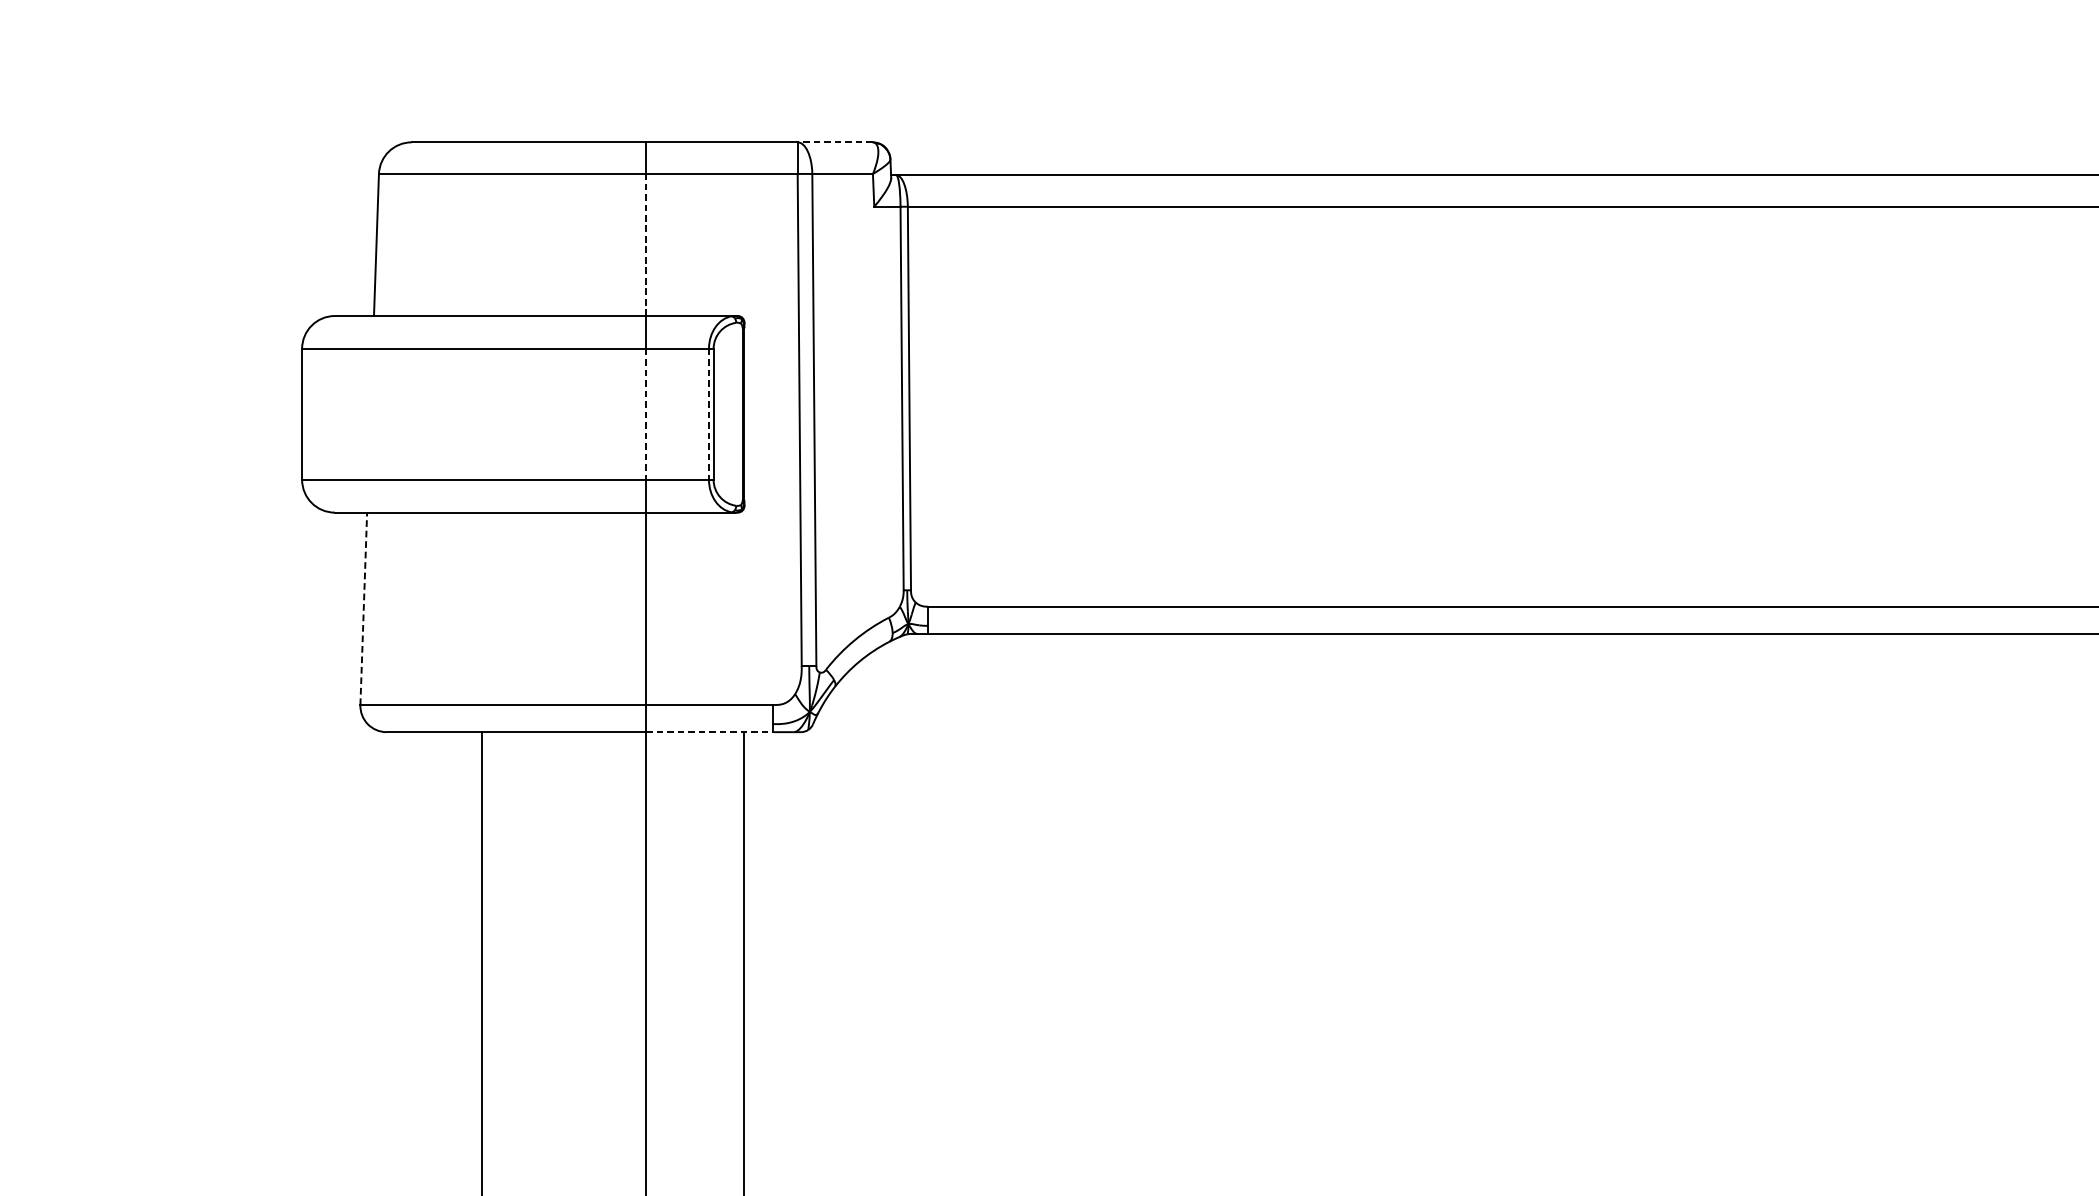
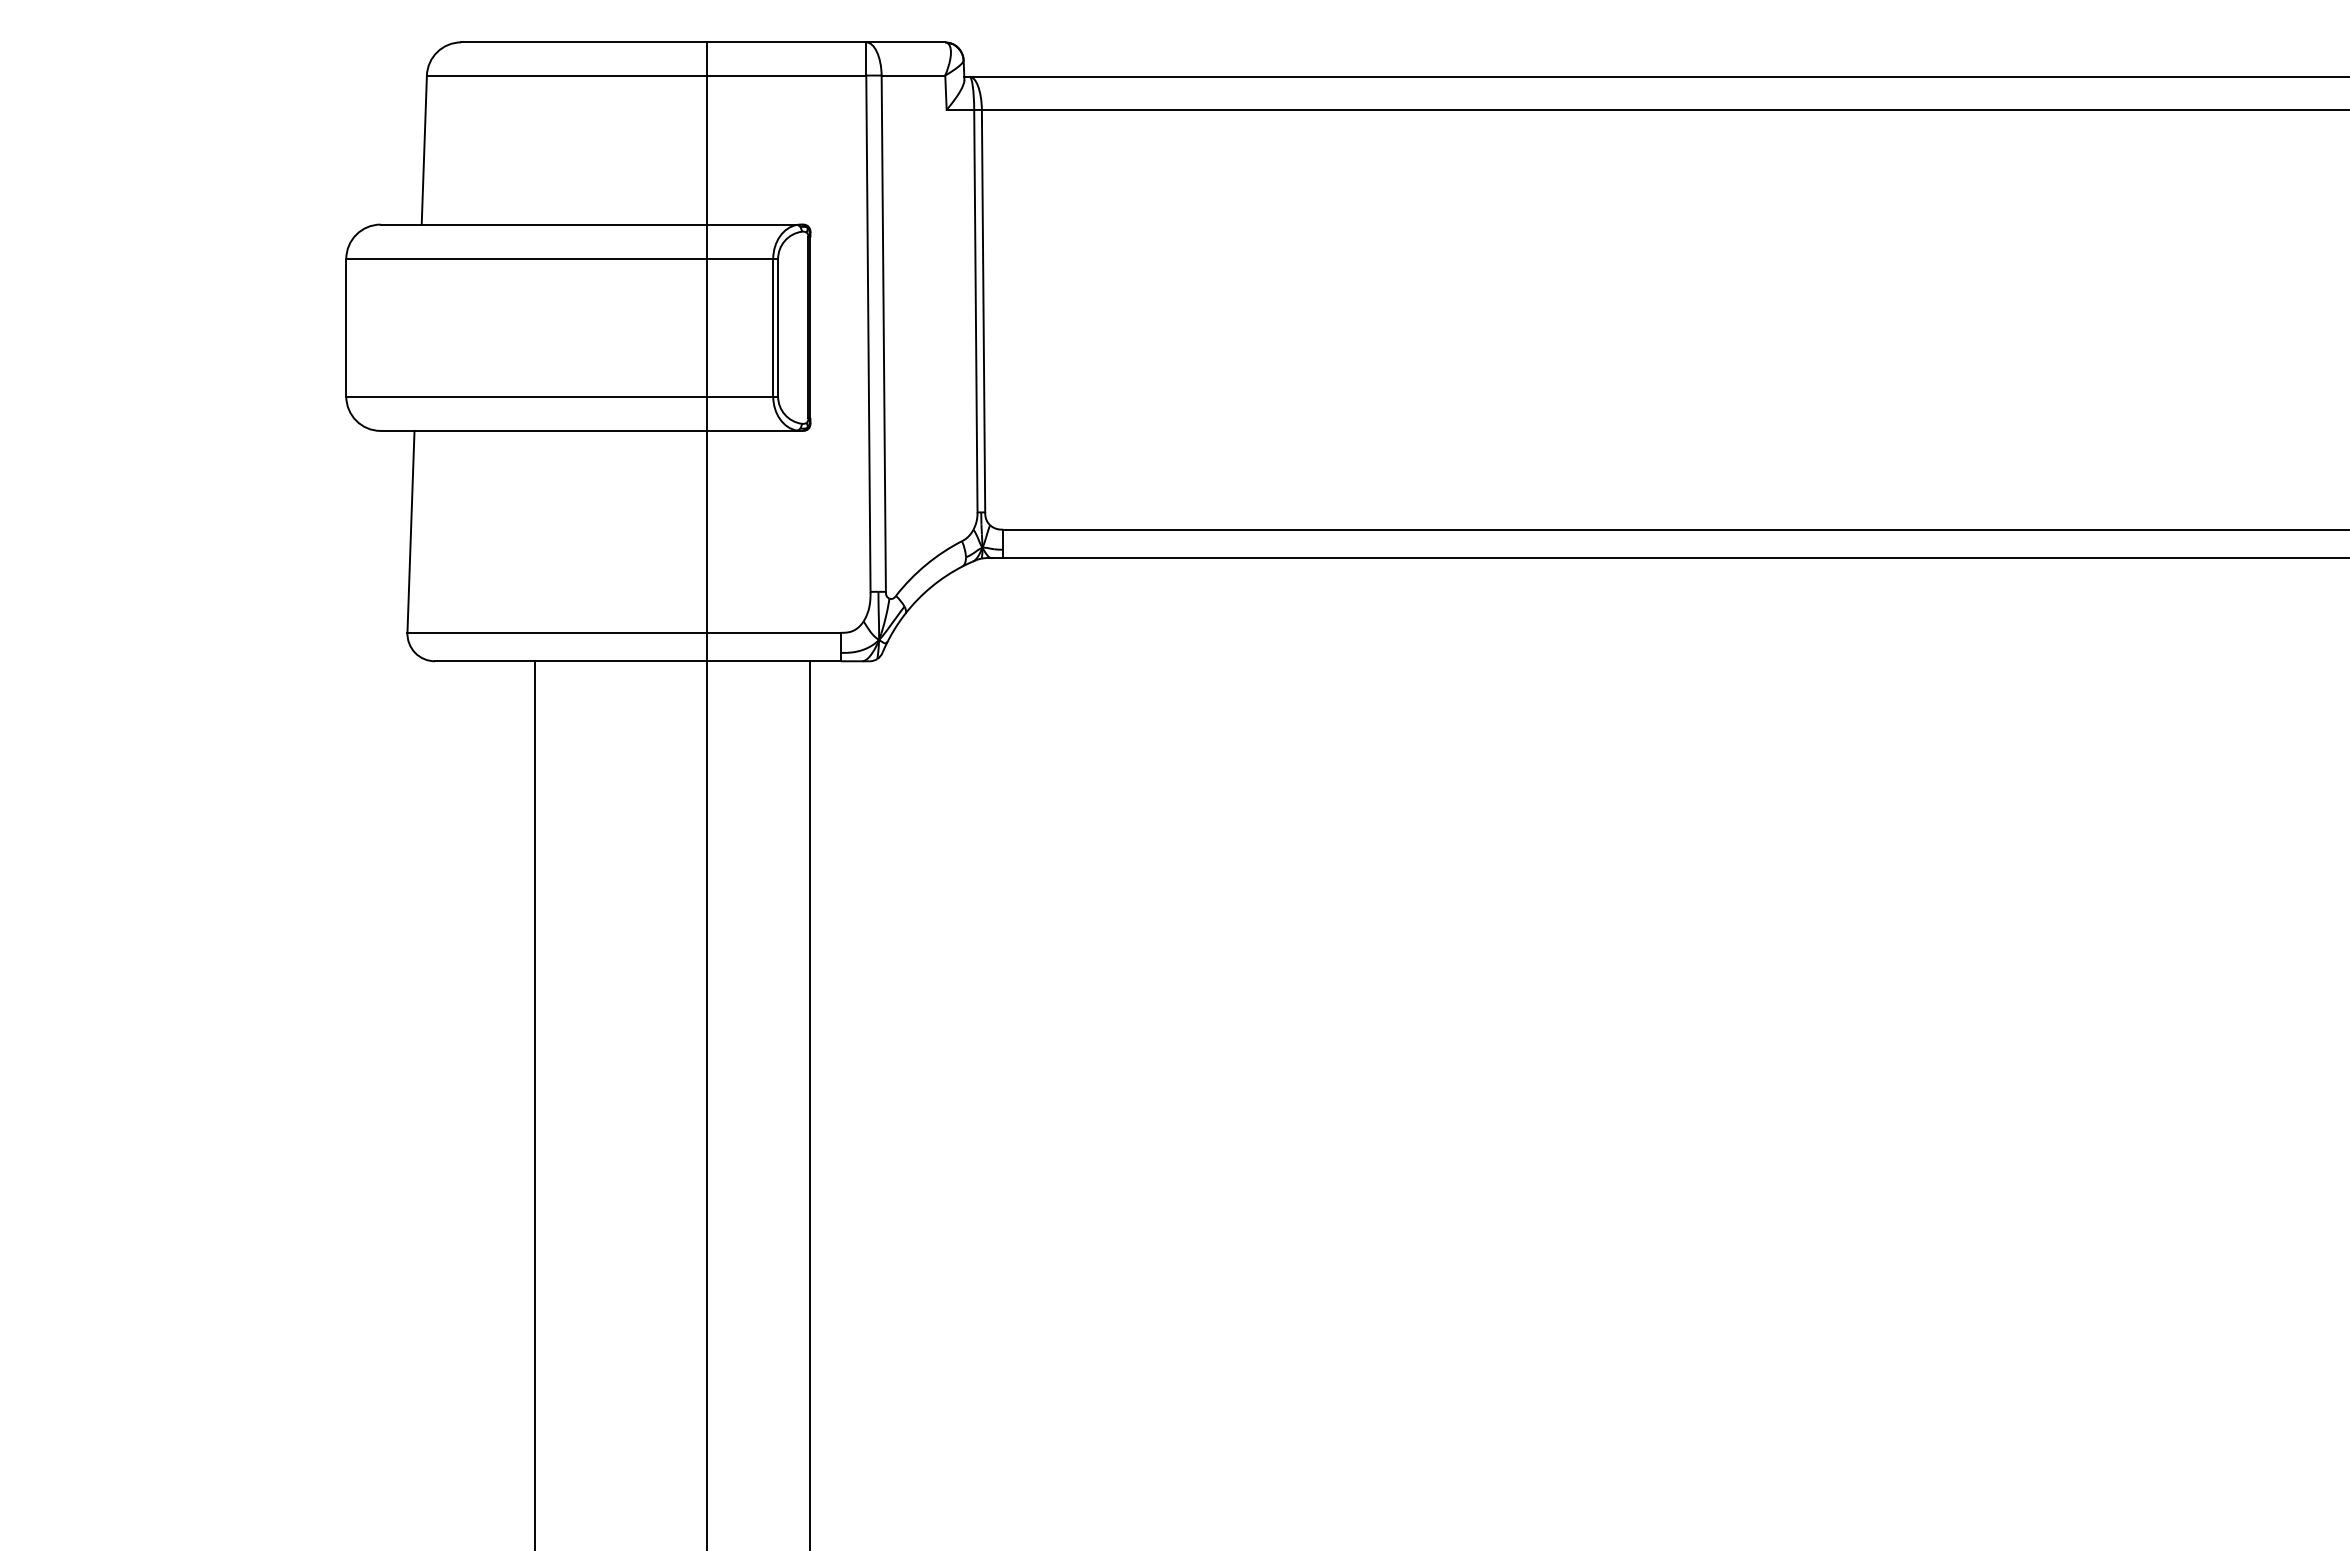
line: (835, 142) -> (905, 42), dashed -> solid
line: (646, 245) -> (707, 150), dashed -> solid
line: (646, 414) -> (707, 327), dashed -> solid
line: (709, 414) -> (773, 327), dashed -> solid
line: (364, 608) -> (411, 531), dashed -> solid
line: (710, 732) -> (774, 661), dashed -> solid

